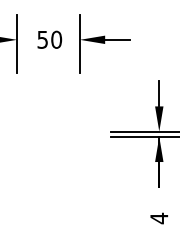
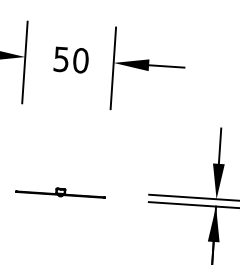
part: (48, 134) -> (60, 192), added

